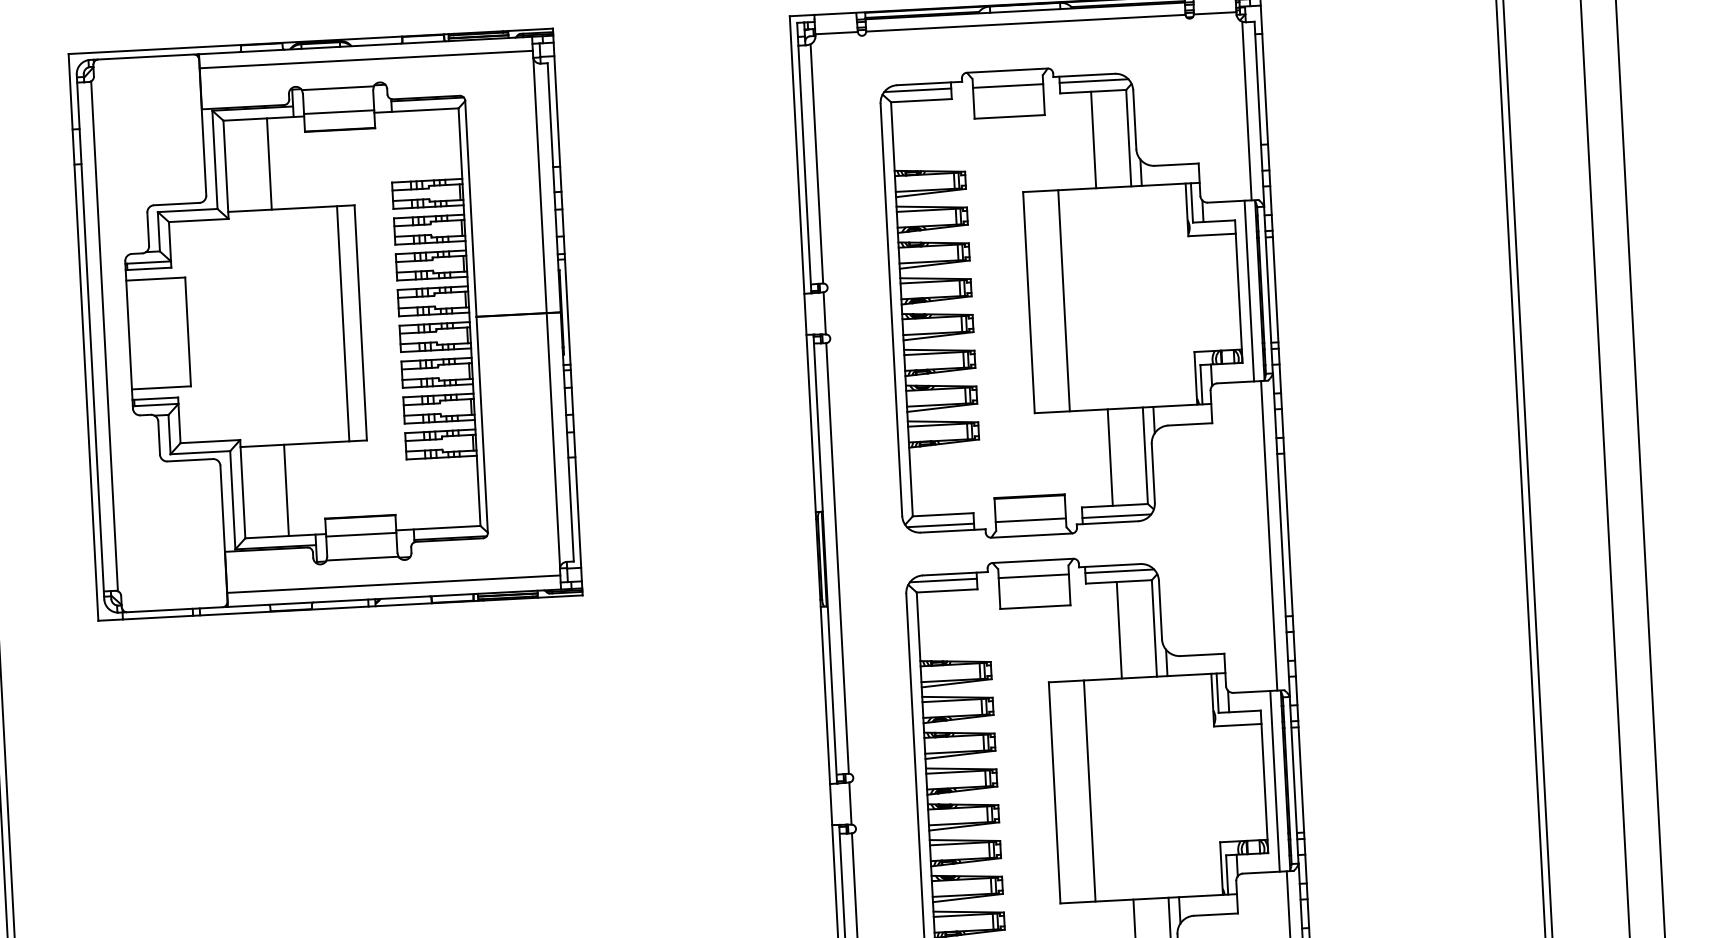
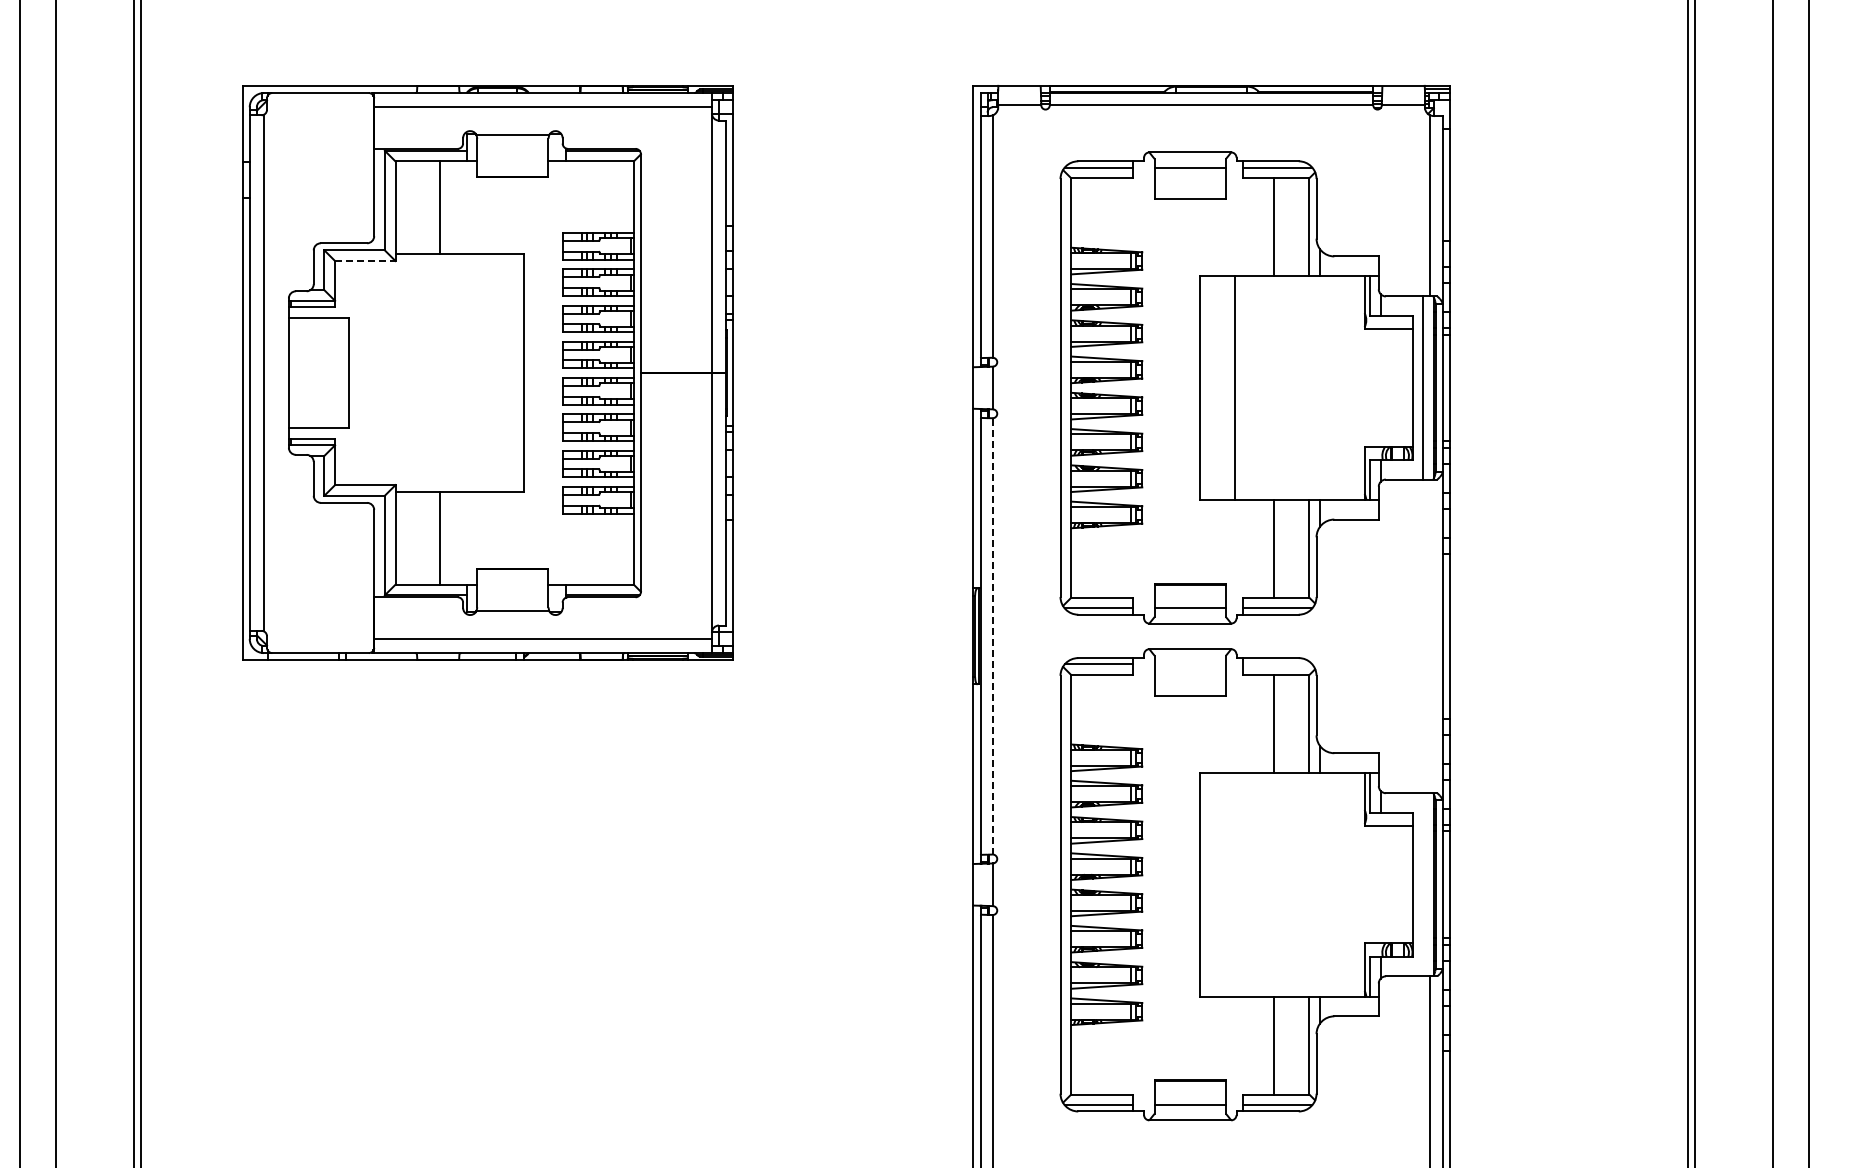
line: (338, 111) -> (512, 158), removed
line: (198, 220) -> (365, 261), solid -> dashed
line: (342, 323) -> (505, 372), removed
line: (360, 535) -> (512, 587), removed
line: (1269, 535) -> (1430, 636), removed
line: (837, 557) -> (992, 635), solid -> dashed
line: (1119, 571) -> (1277, 664), removed
line: (1033, 576) -> (1189, 664), removed
line: (1275, 781) -> (1423, 884), removed
line: (1089, 790) -> (1235, 884), removed

